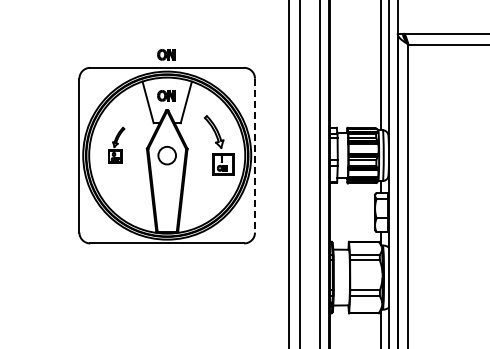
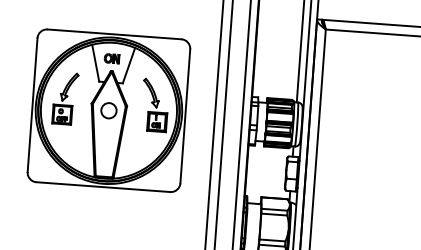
part: (166, 54) -> (114, 22), removed
part: (116, 145) -> (65, 98), size x1.67
line: (255, 155) -> (185, 116), dashed -> solid

